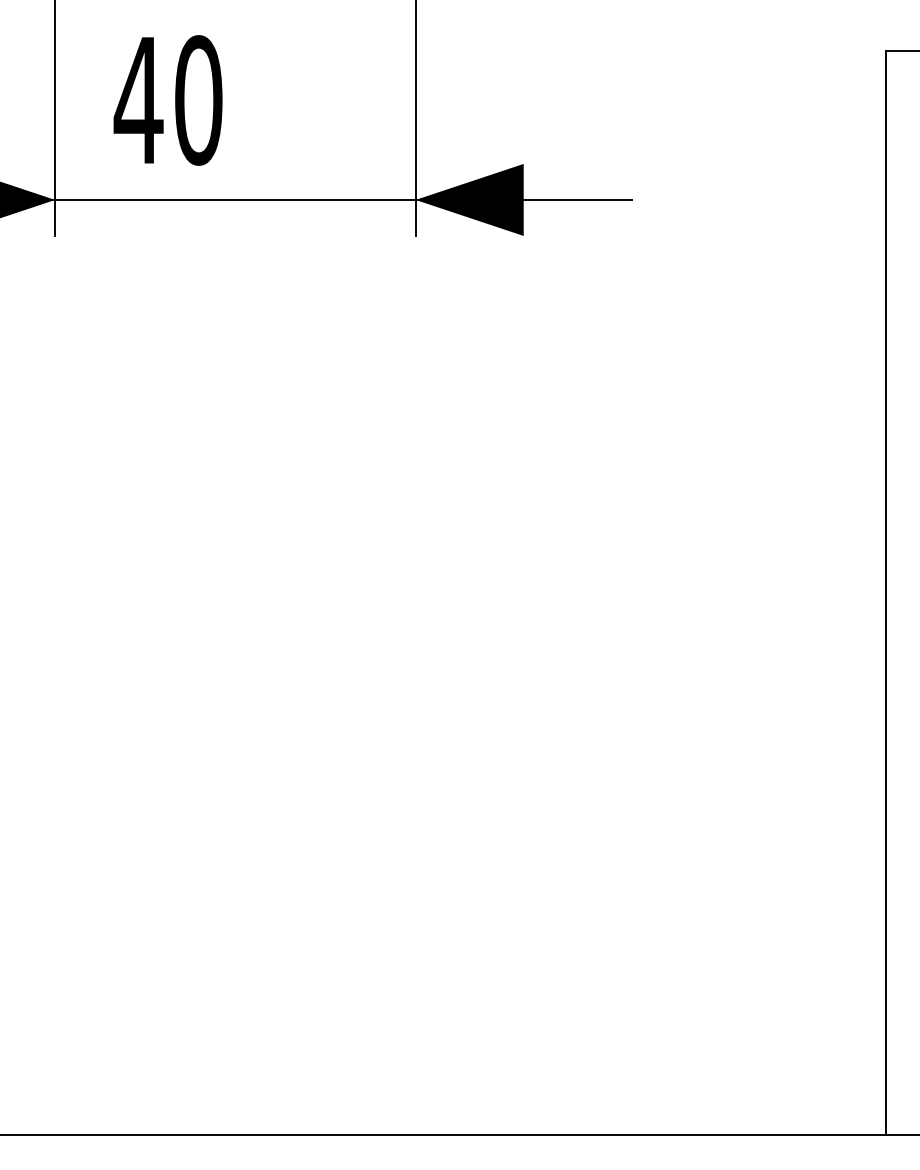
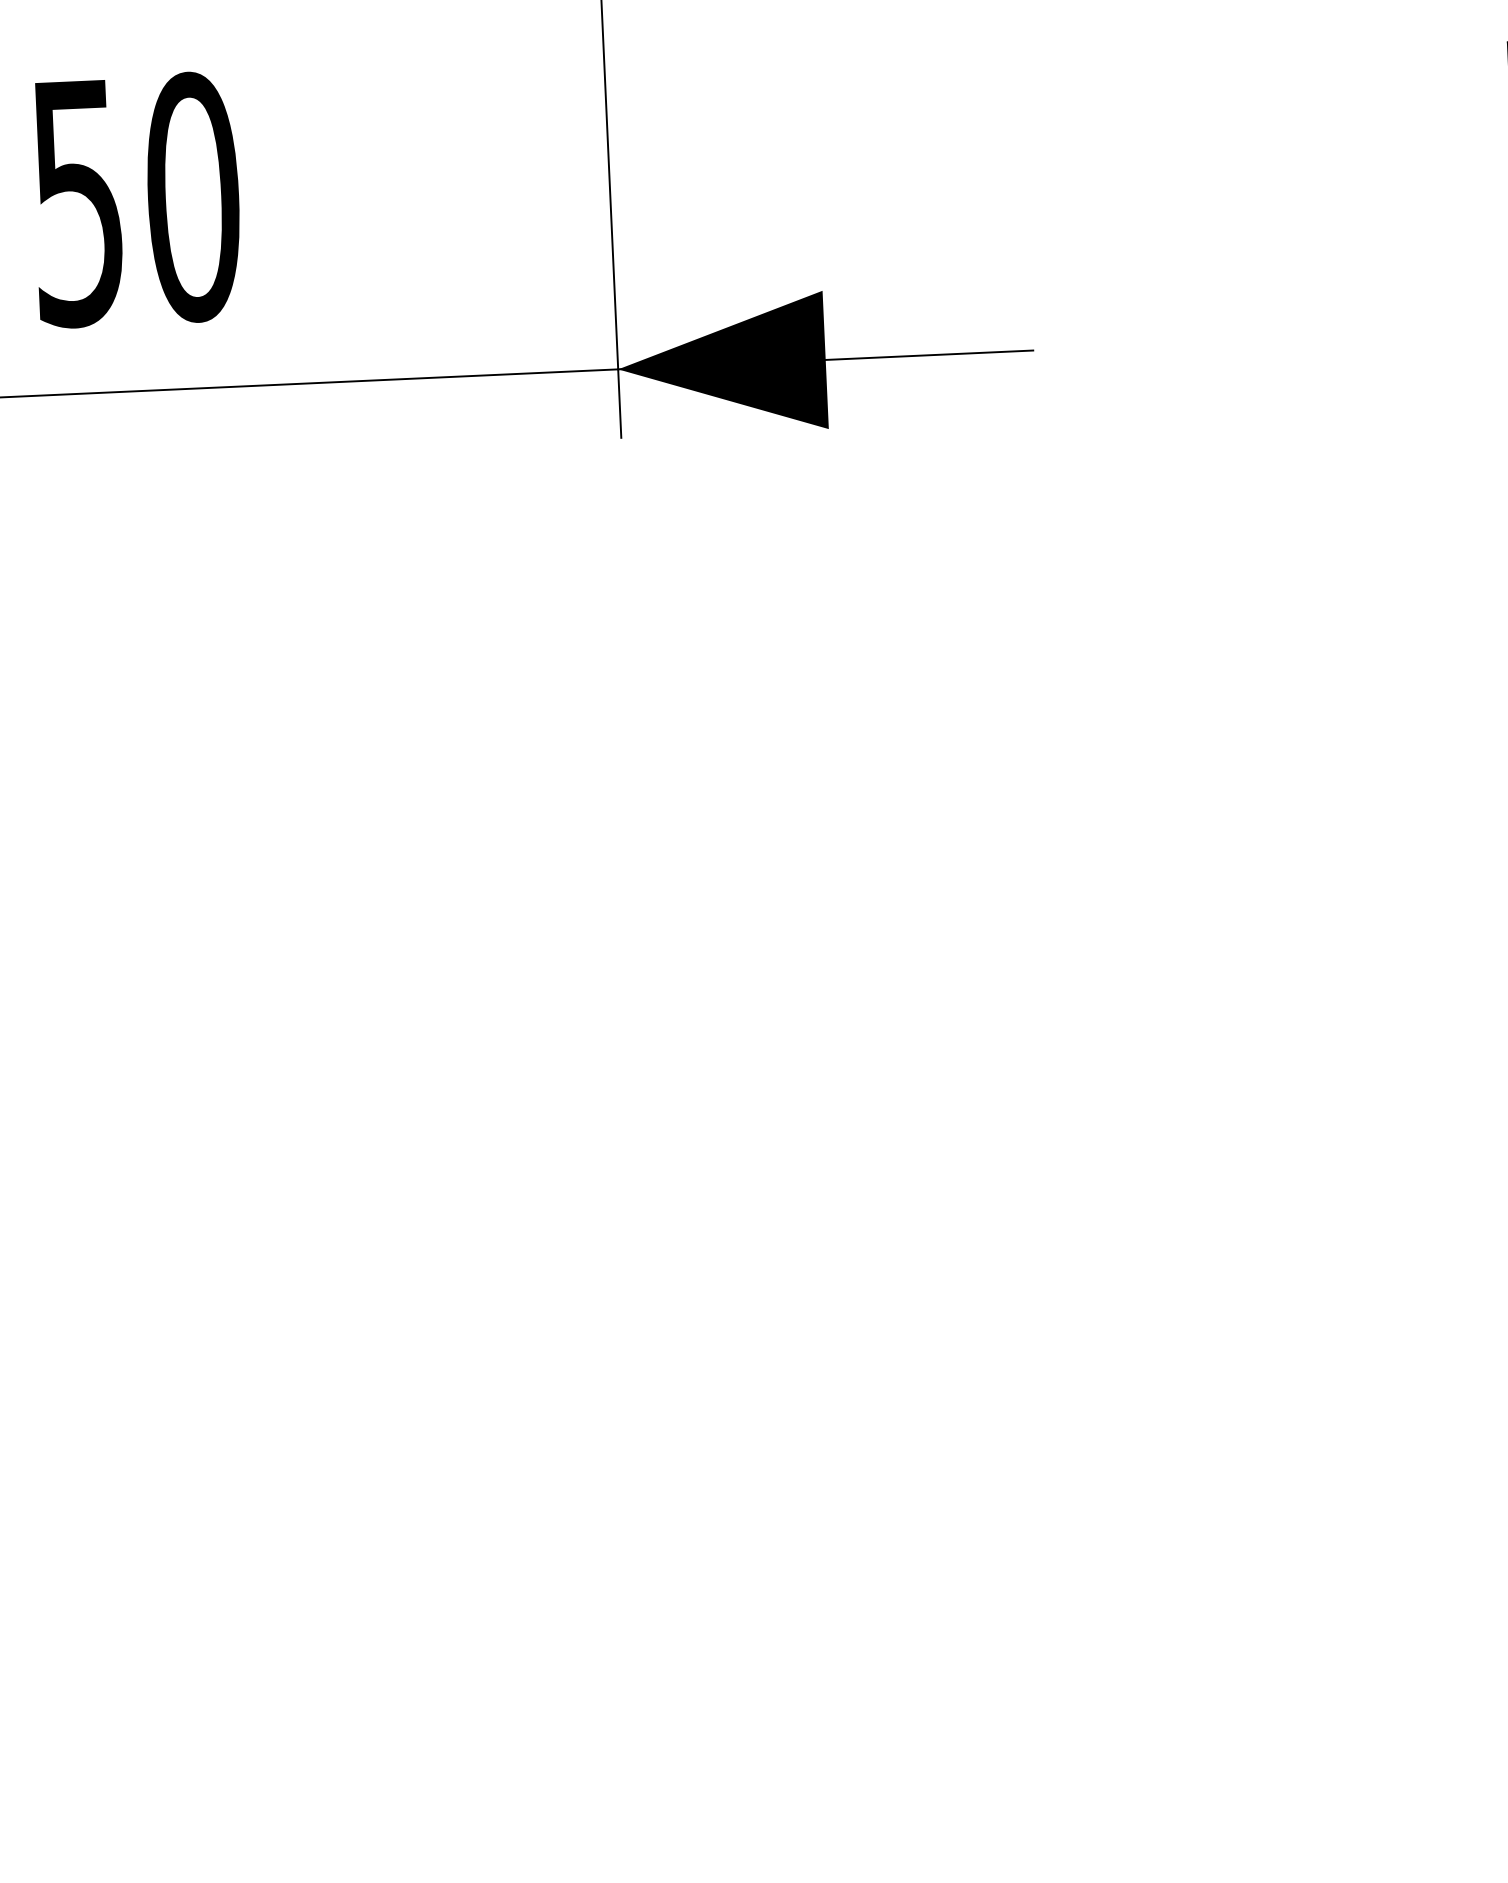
text: (138, 101) -> (77, 204), 40 -> 50

